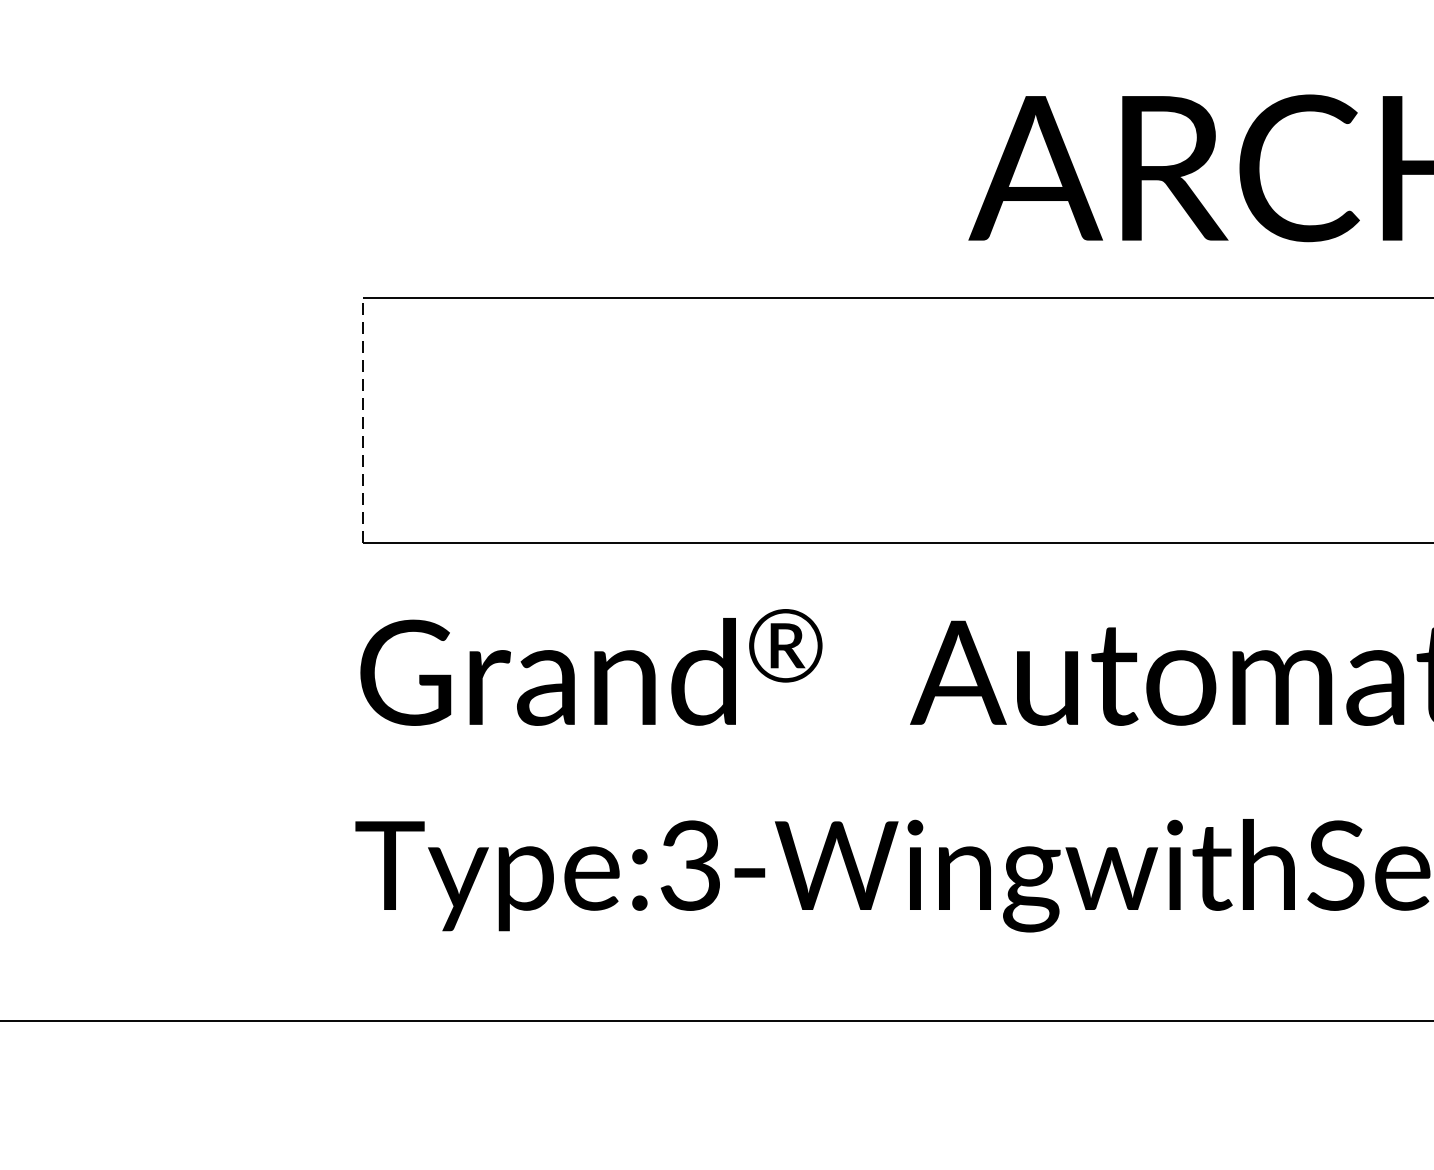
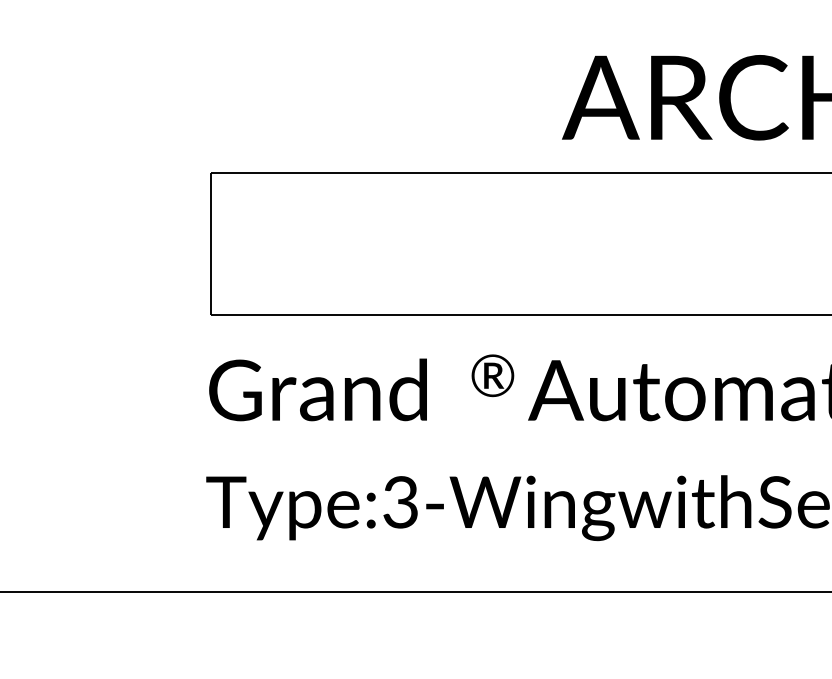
line: (362, 419) -> (210, 243), dashed -> solid
text: (785, 645) -> (492, 375), moved

